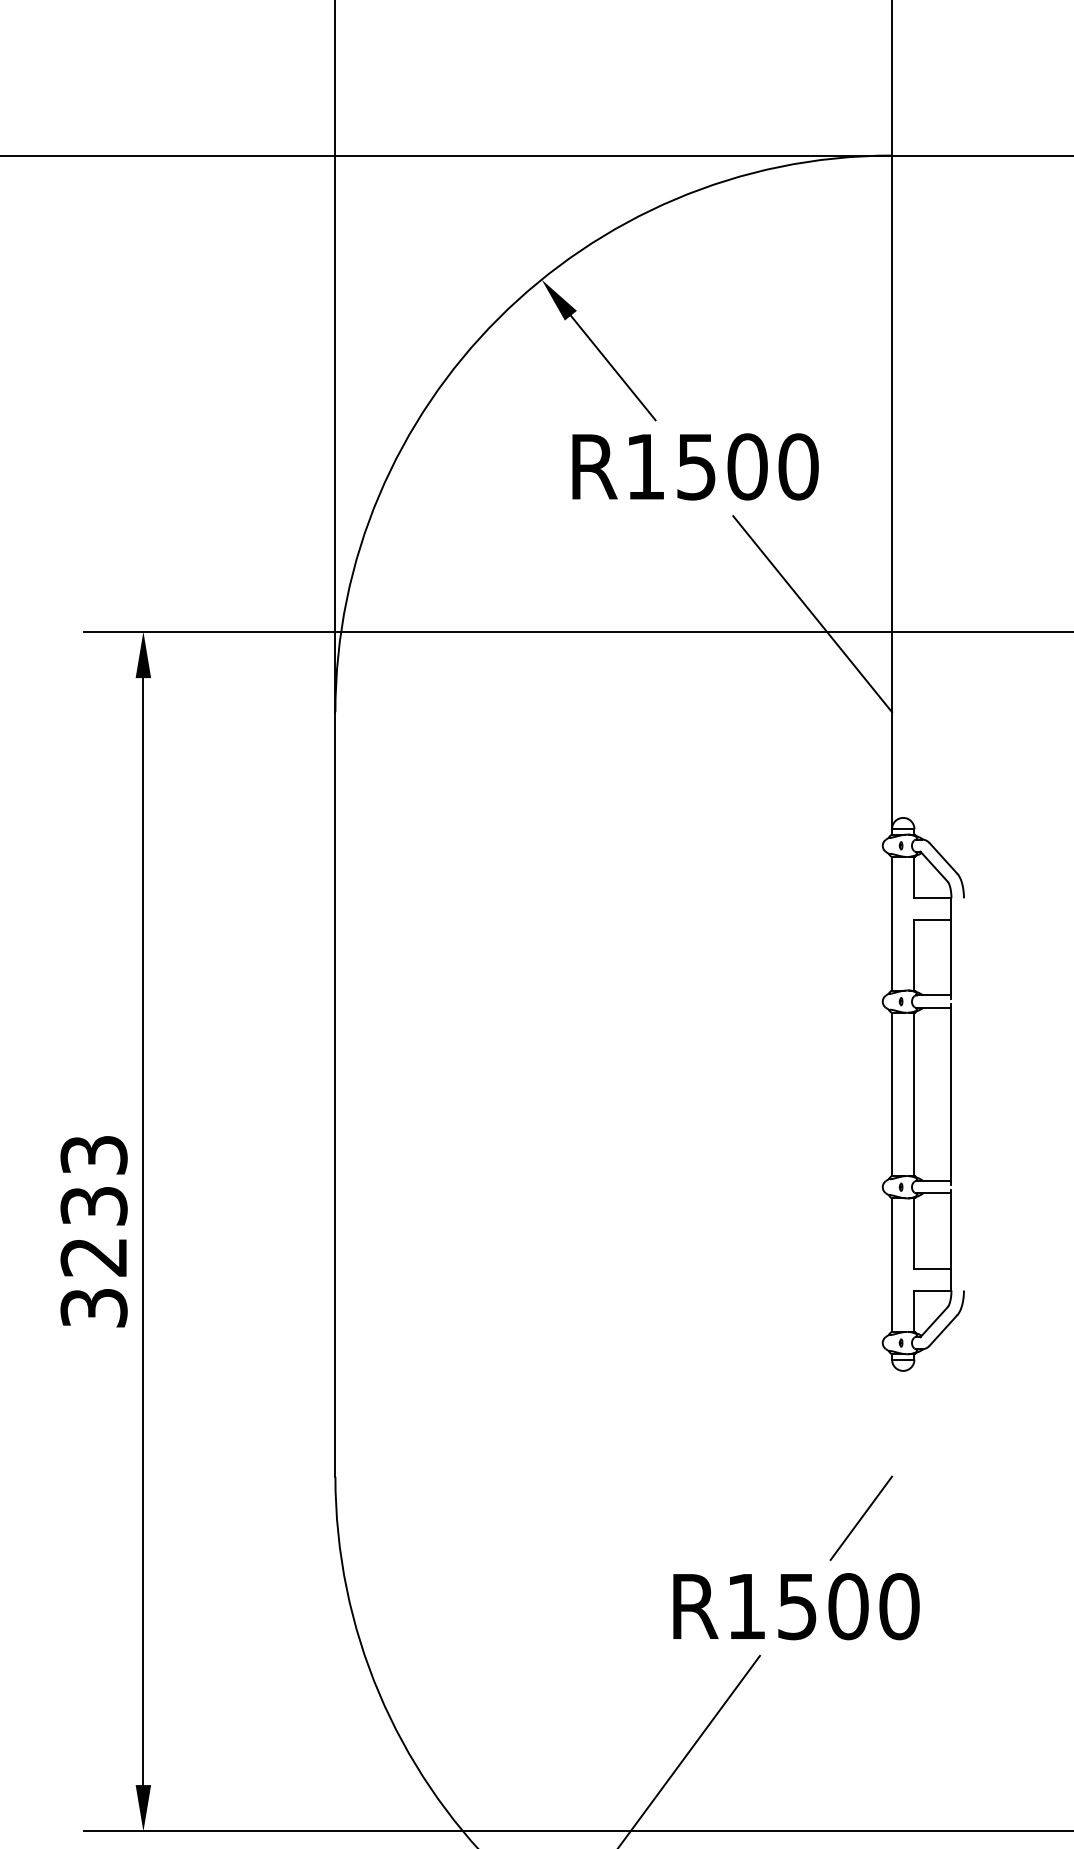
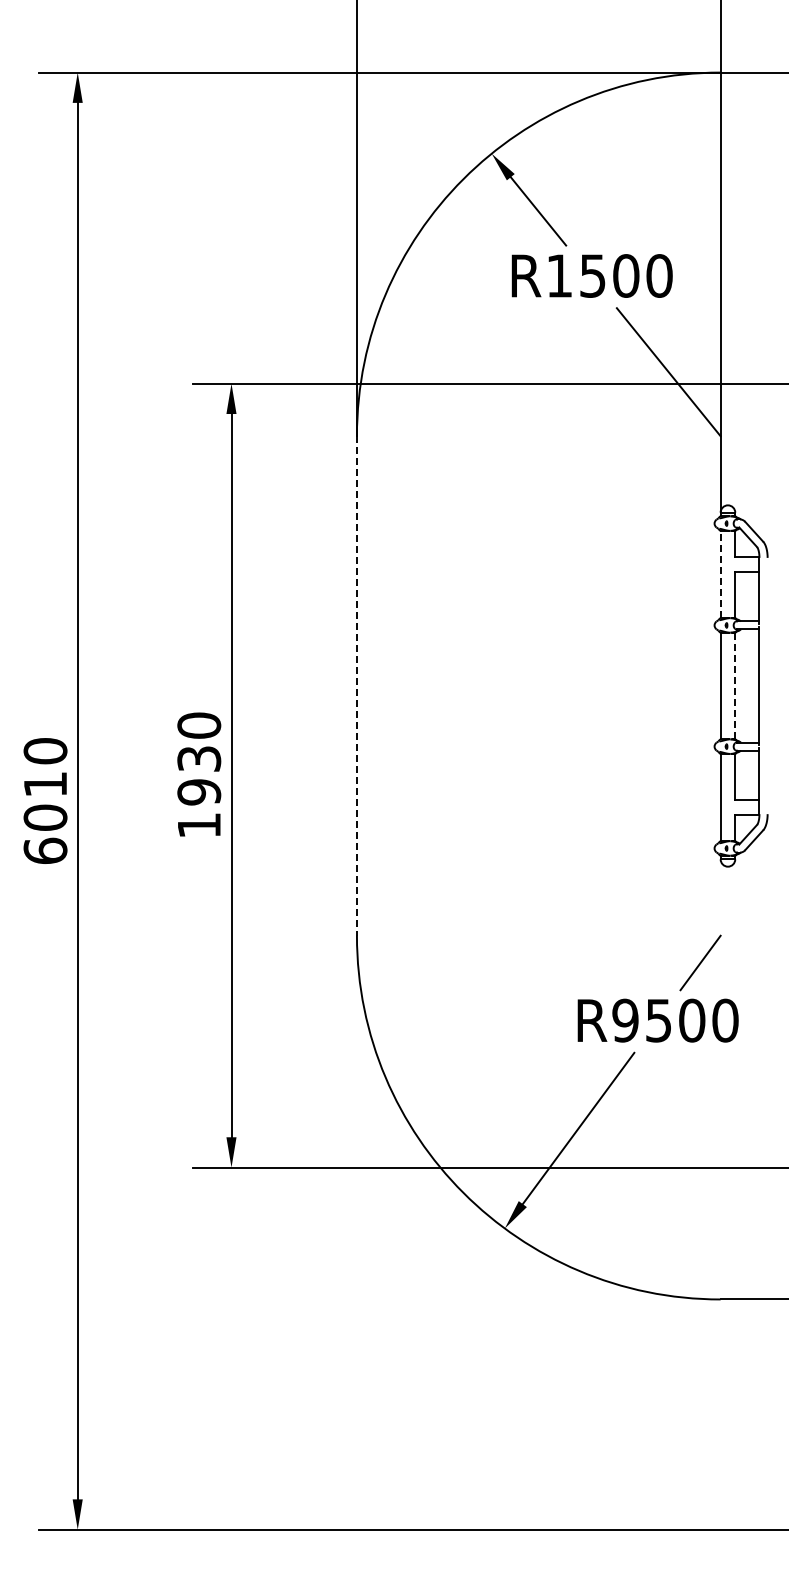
line: (891, 923) -> (720, 574), solid -> dashed
line: (914, 1093) -> (735, 685), solid -> dashed
line: (334, 1095) -> (356, 686), solid -> dashed
text: (94, 1231) -> (199, 775), 3233 -> 1930
text: (746, 1606) -> (625, 1020), R1500 -> R9500

